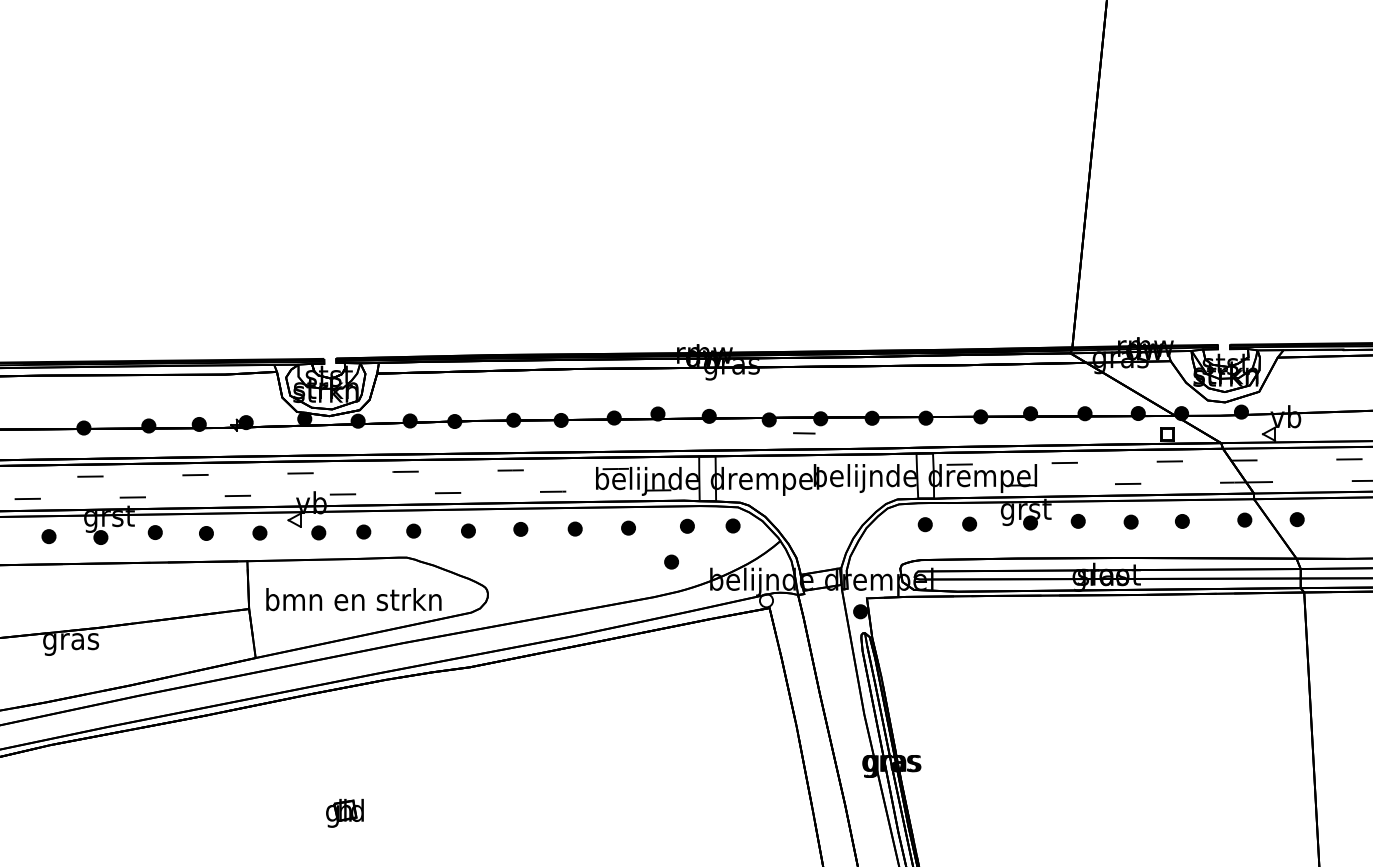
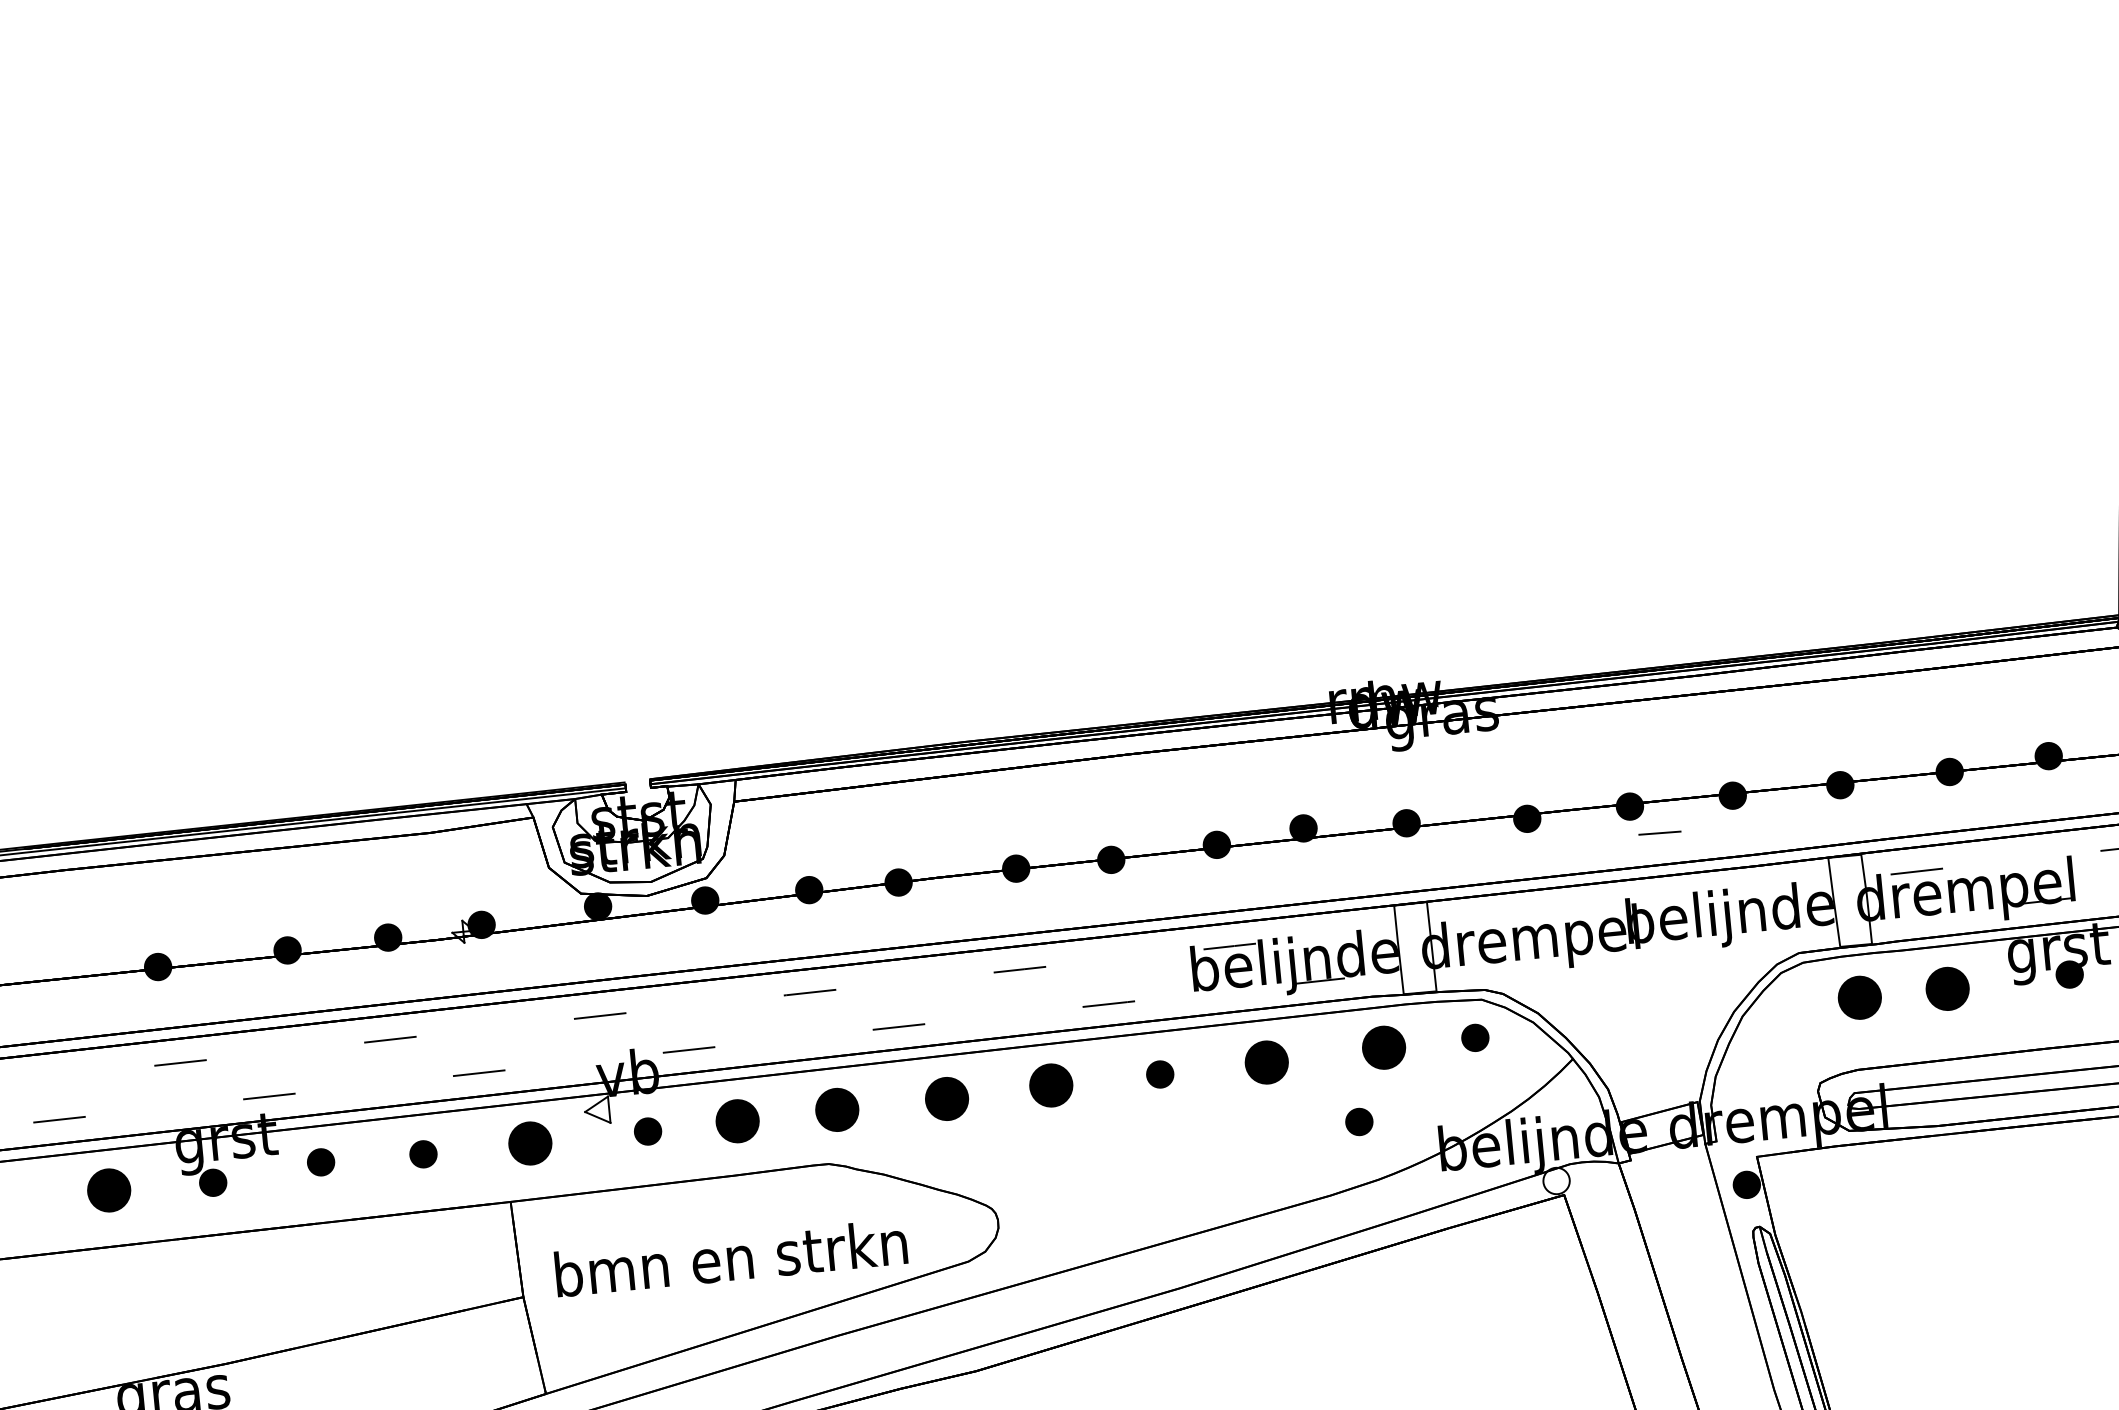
line: (804, 433) -> (1660, 833), moved
part: (969, 523) -> (1947, 987), size x1.6
part: (924, 524) -> (1857, 998), size x1.6
part: (687, 525) -> (1384, 1045), size x1.6
part: (628, 527) -> (1266, 1061), size x1.6
part: (520, 529) -> (1050, 1085), size x1.6
part: (413, 530) -> (837, 1108), size x1.6
part: (468, 530) -> (947, 1097), size x1.6
part: (363, 531) -> (737, 1120), size x1.6
part: (259, 532) -> (529, 1142), size x1.6
part: (48, 536) -> (108, 1190), size x1.6

